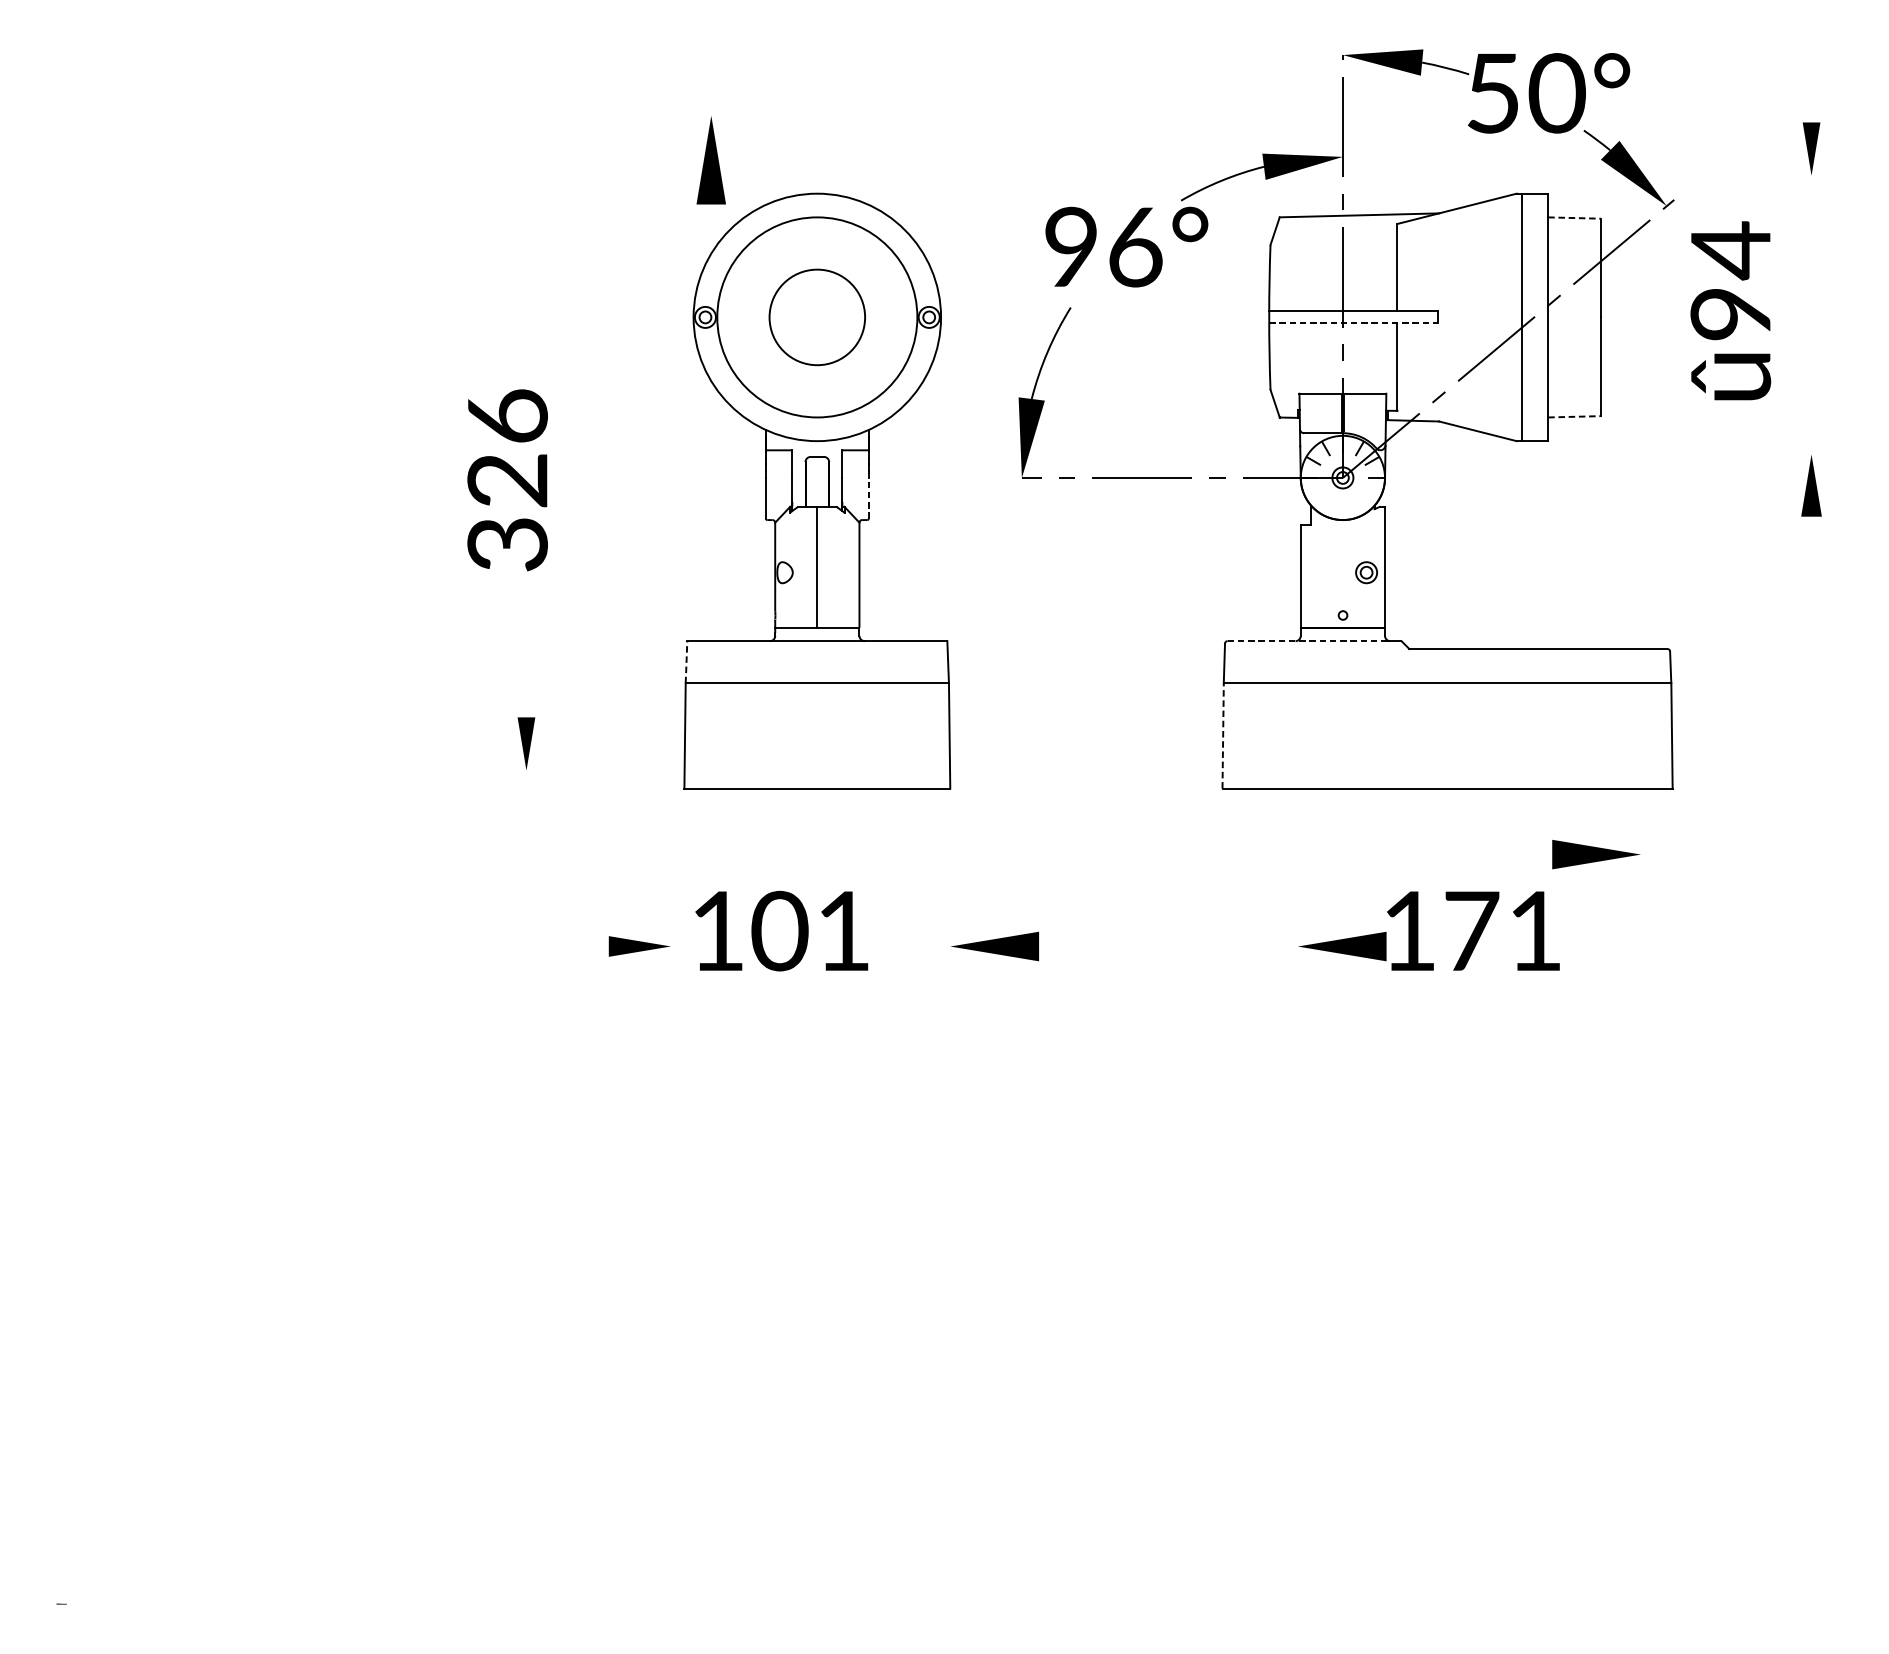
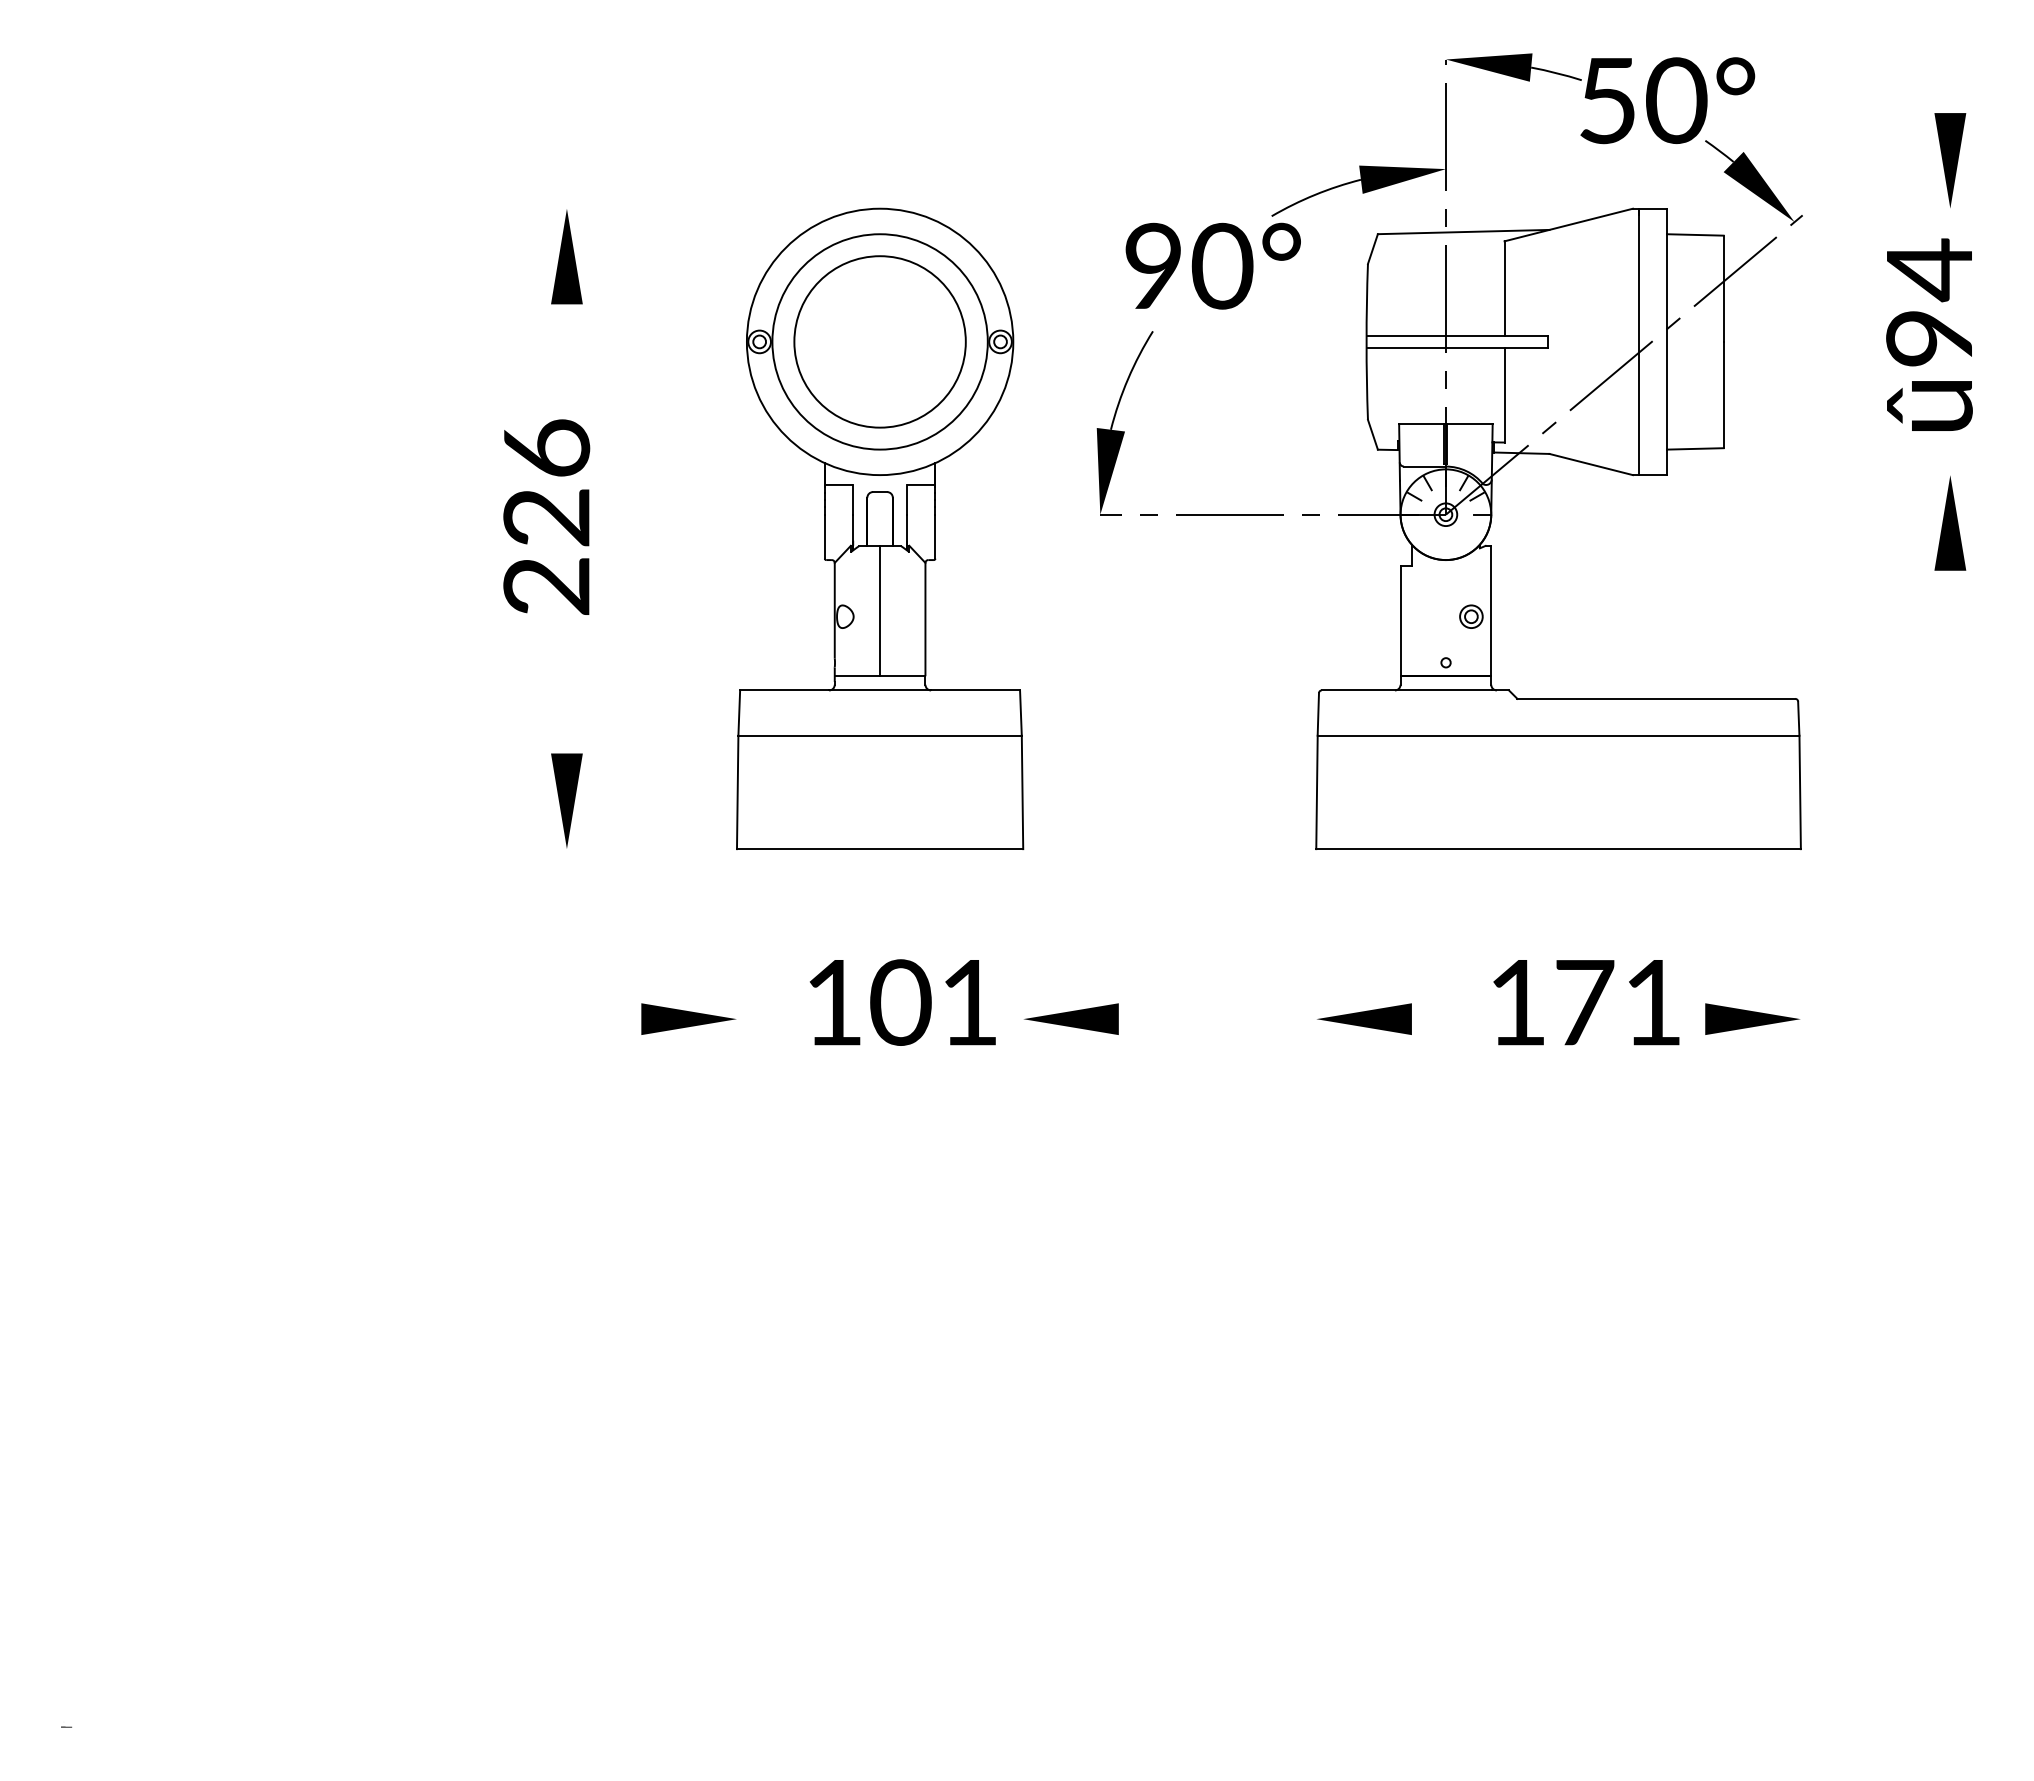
part: (1811, 148) -> (1950, 160), size x1.67
part: (710, 160) -> (566, 256), moved
line: (1574, 217) -> (1695, 234), dashed -> solid
text: (1135, 246) -> (1222, 265), 96° -> 90°
text: (1730, 310) -> (1929, 334), moved
circle: (816, 317) -> (879, 341), size x1.67
line: (1353, 322) -> (1457, 347), dashed -> solid
line: (1574, 416) -> (1695, 448), dashed -> solid
part: (1811, 485) -> (1950, 522), size x1.43
line: (868, 498) -> (935, 536), dashed -> solid
text: (508, 544) -> (547, 586), 326 -> 226
line: (1307, 641) -> (1407, 690), dashed -> solid
line: (686, 662) -> (739, 713), dashed -> solid
line: (1222, 735) -> (1316, 792), dashed -> solid
part: (526, 743) -> (566, 800), size x1.67
part: (1596, 853) -> (1752, 1018), moved
text: (781, 931) -> (902, 1002), moved
part: (639, 945) -> (688, 1018), size x1.43
part: (1342, 945) -> (1364, 1018), moved

